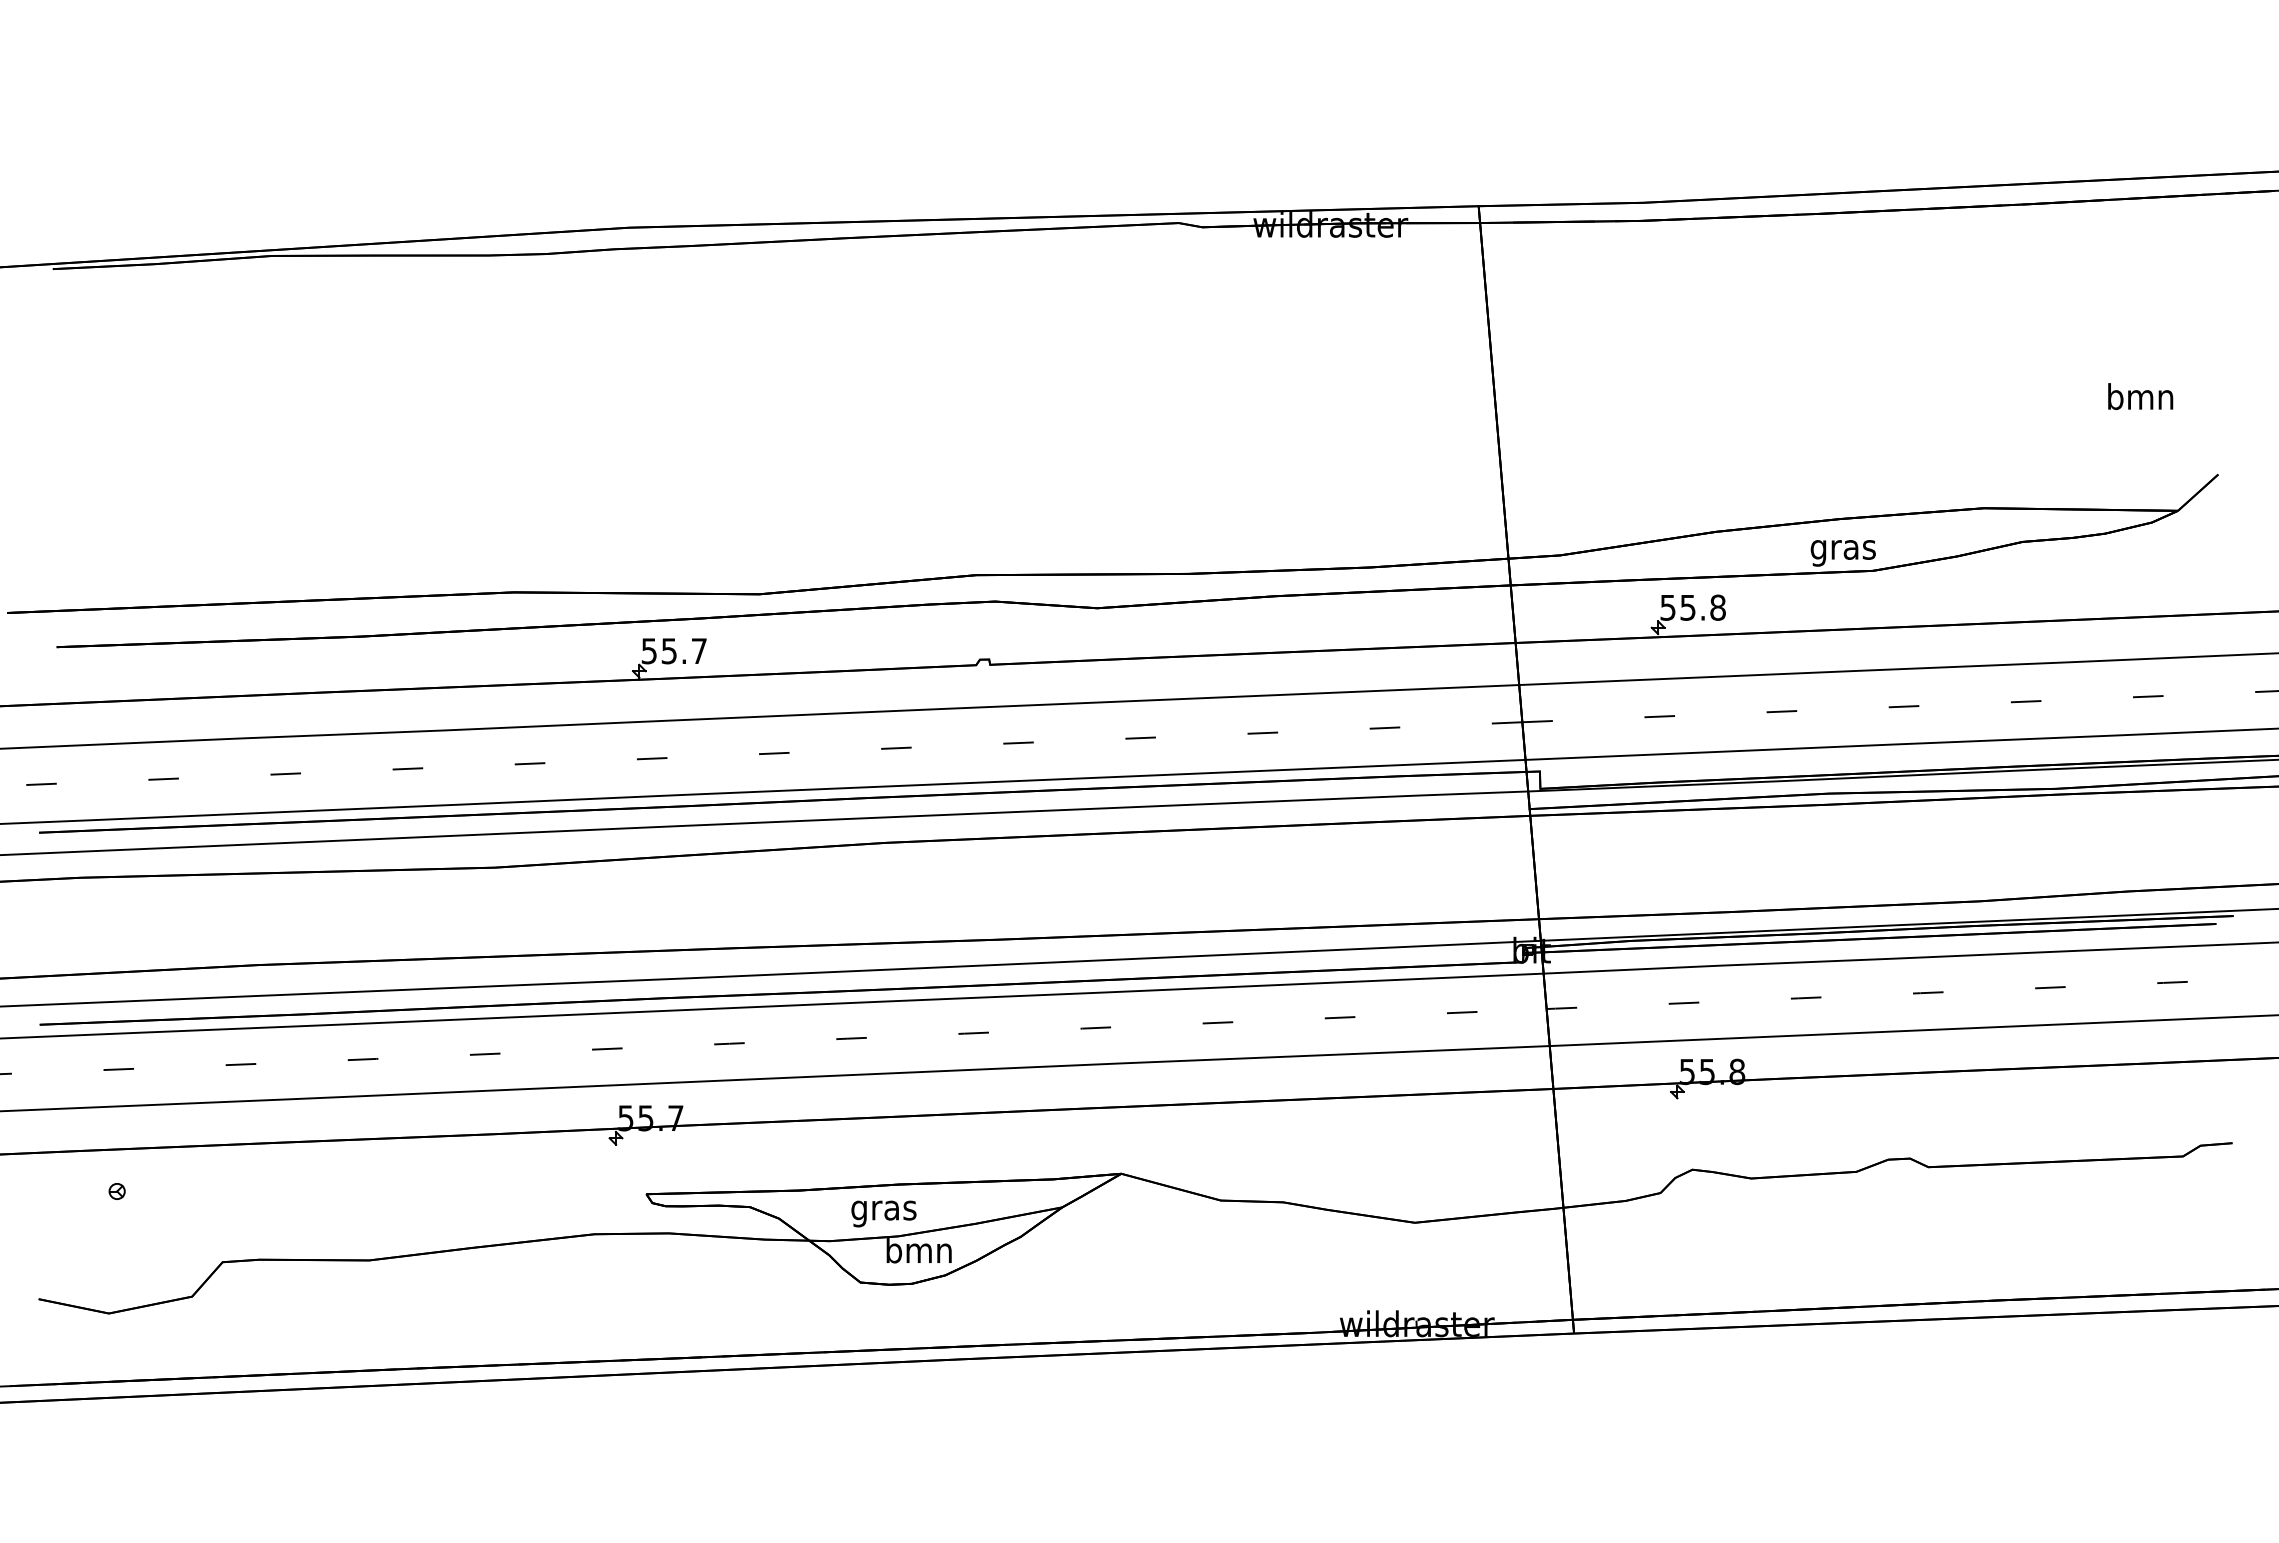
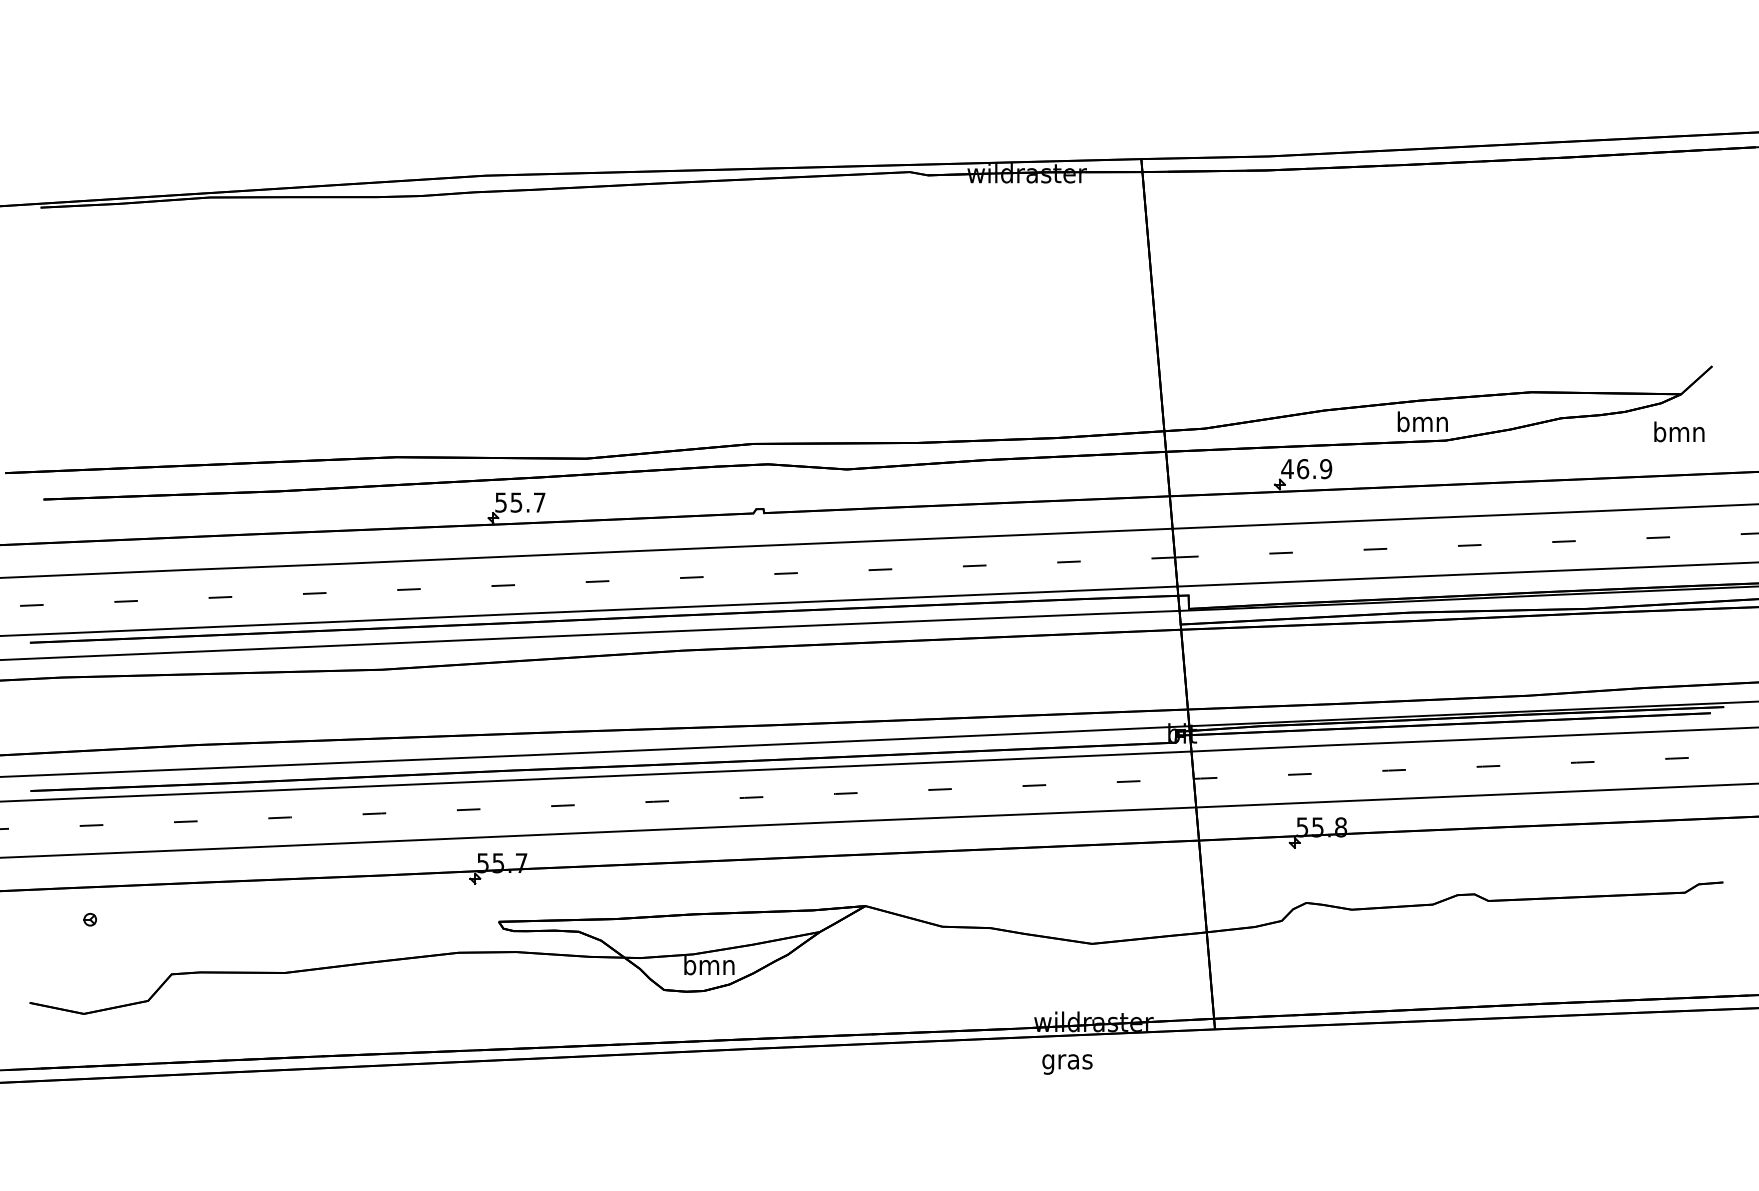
text: (2140, 396) -> (1679, 431), moved
text: (1842, 549) -> (1422, 424), gras -> bmn
text: (1692, 607) -> (1306, 468), 55.8 -> 46.9
text: (883, 1213) -> (1067, 1064), moved

